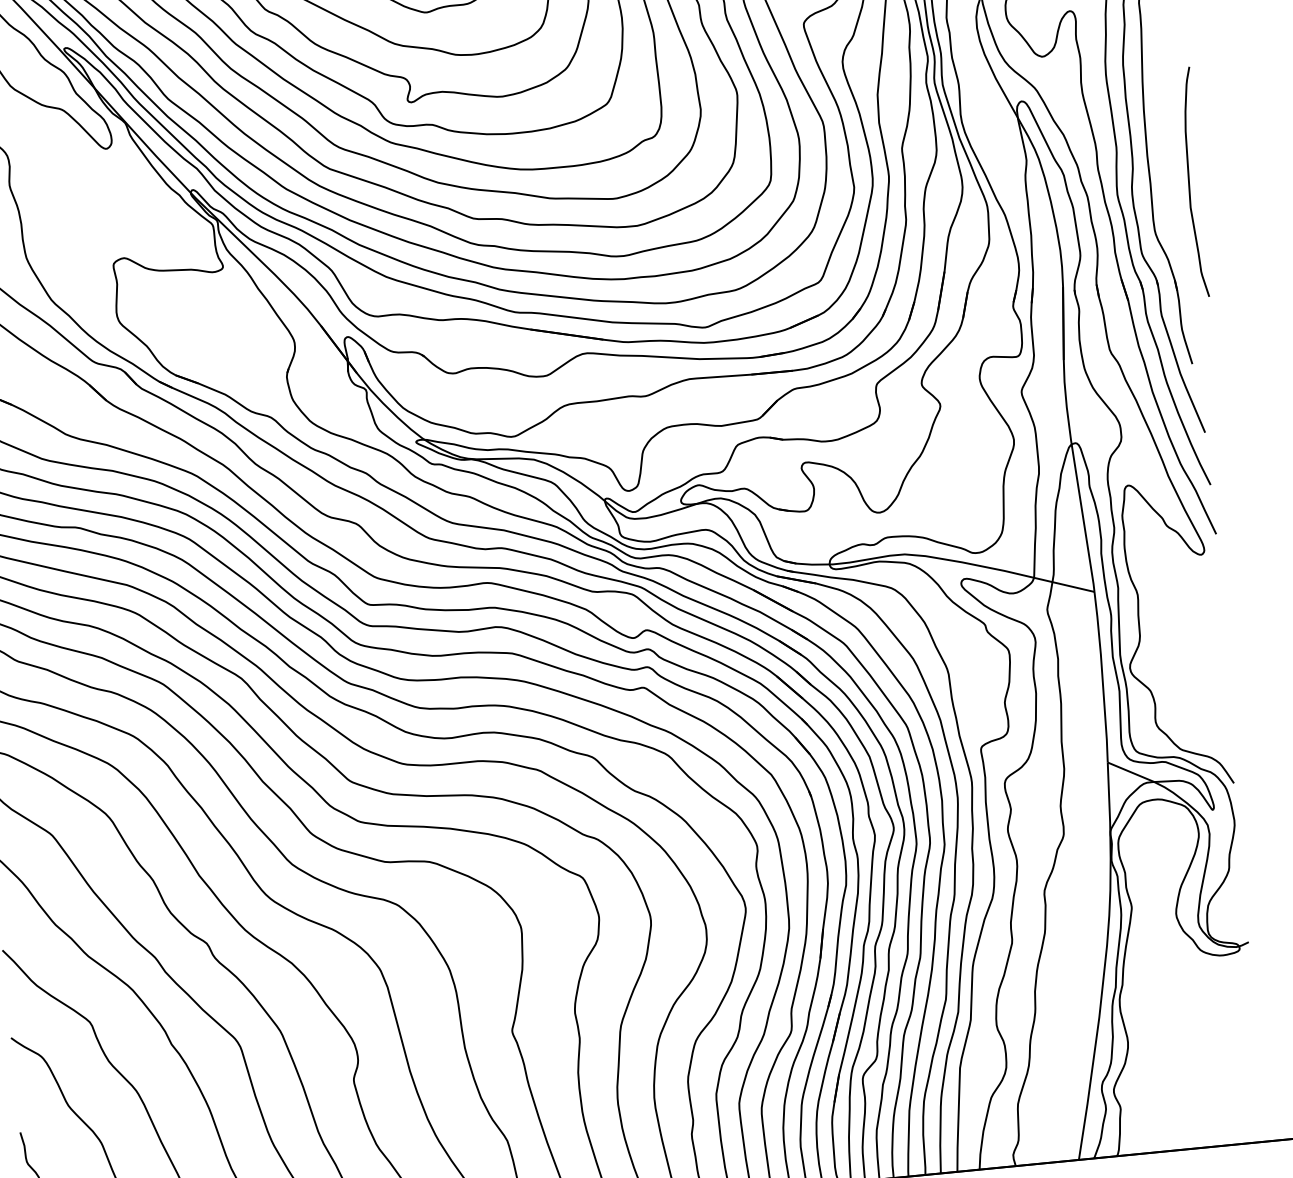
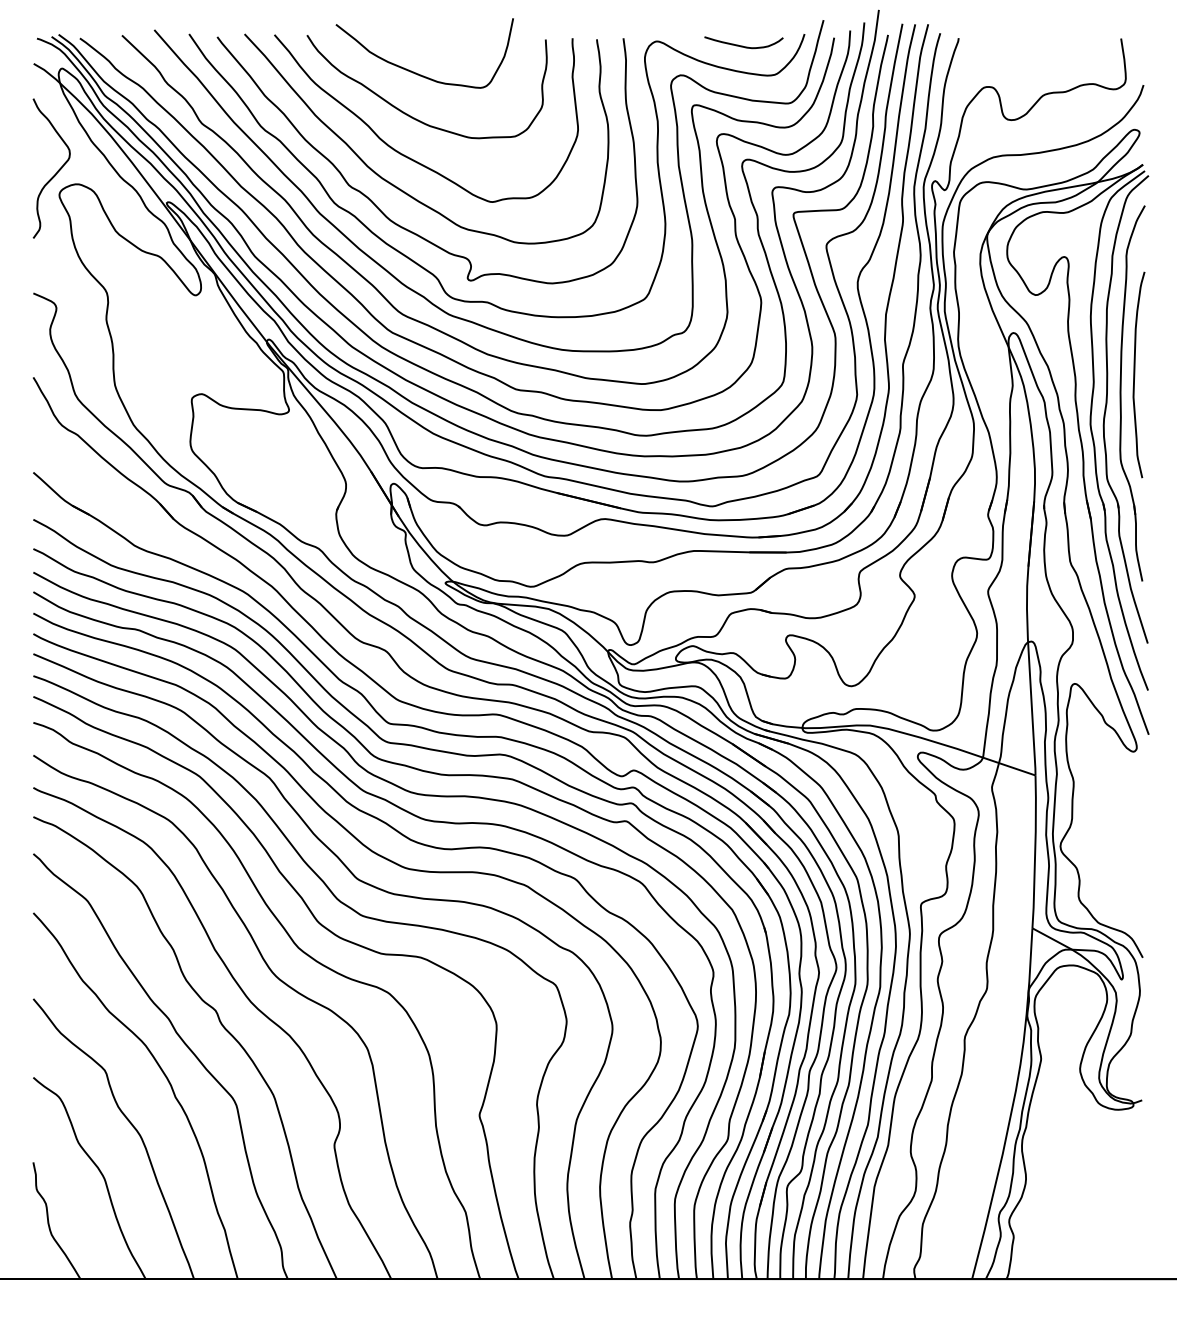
curve: (1190, 182) -> (1135, 374), moved

